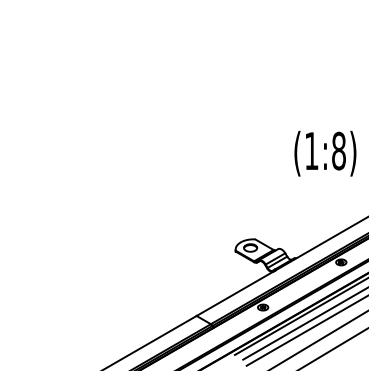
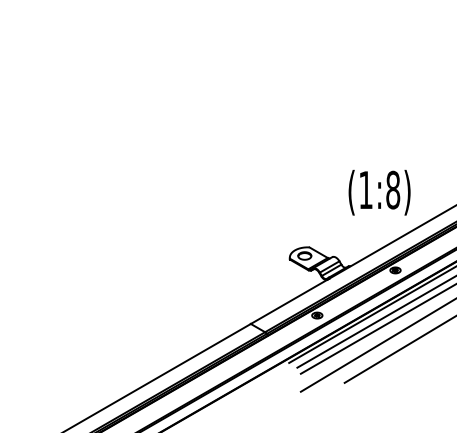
text: (325, 153) -> (379, 192), moved

